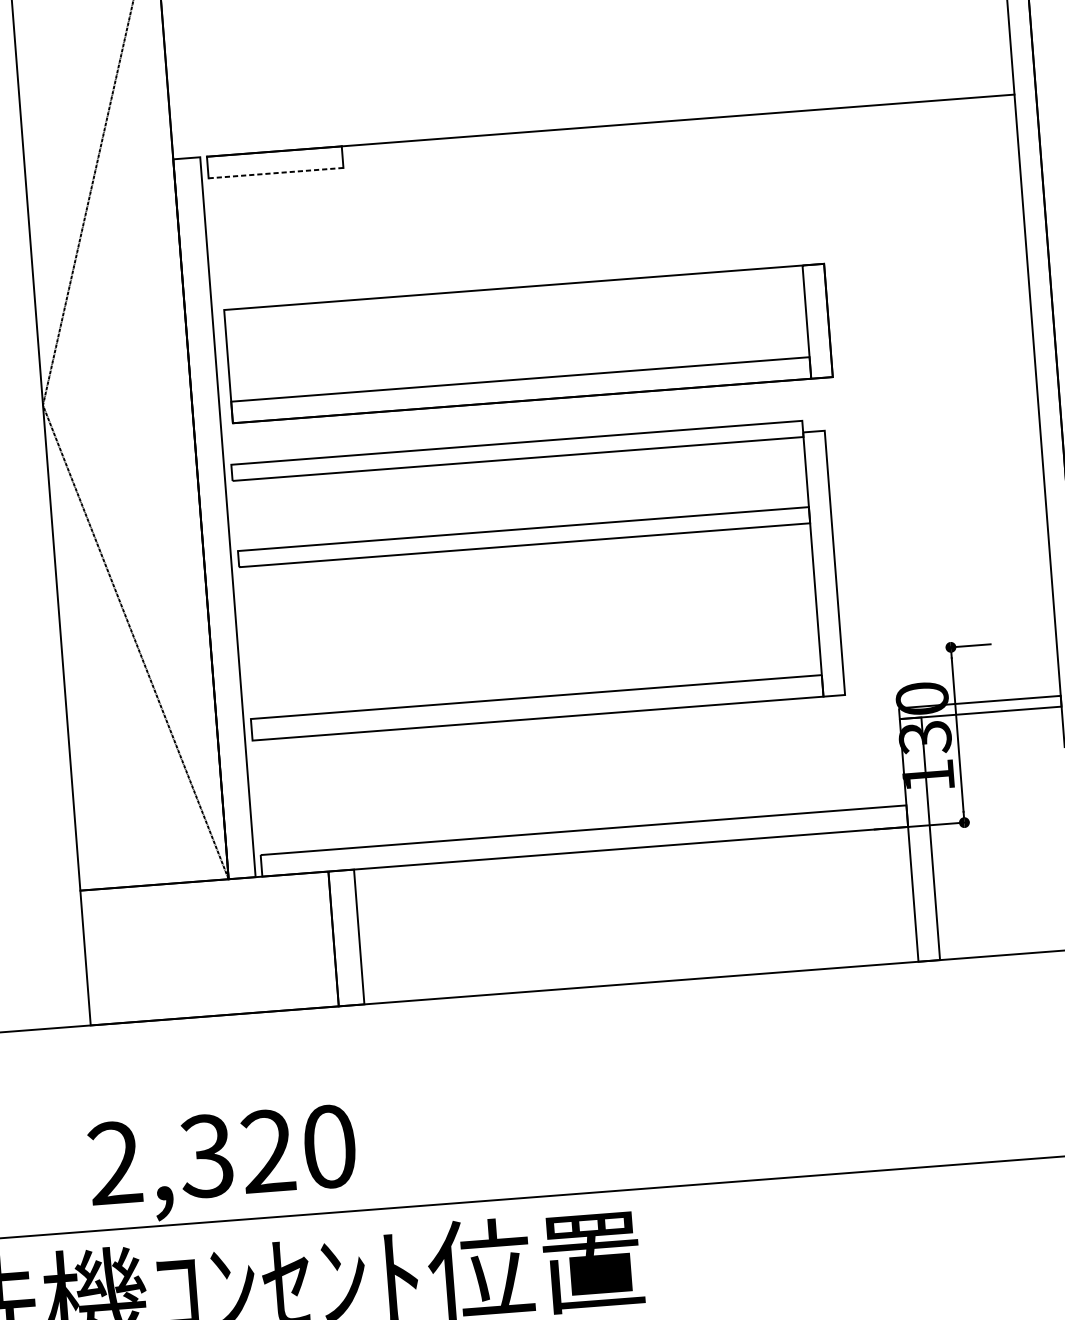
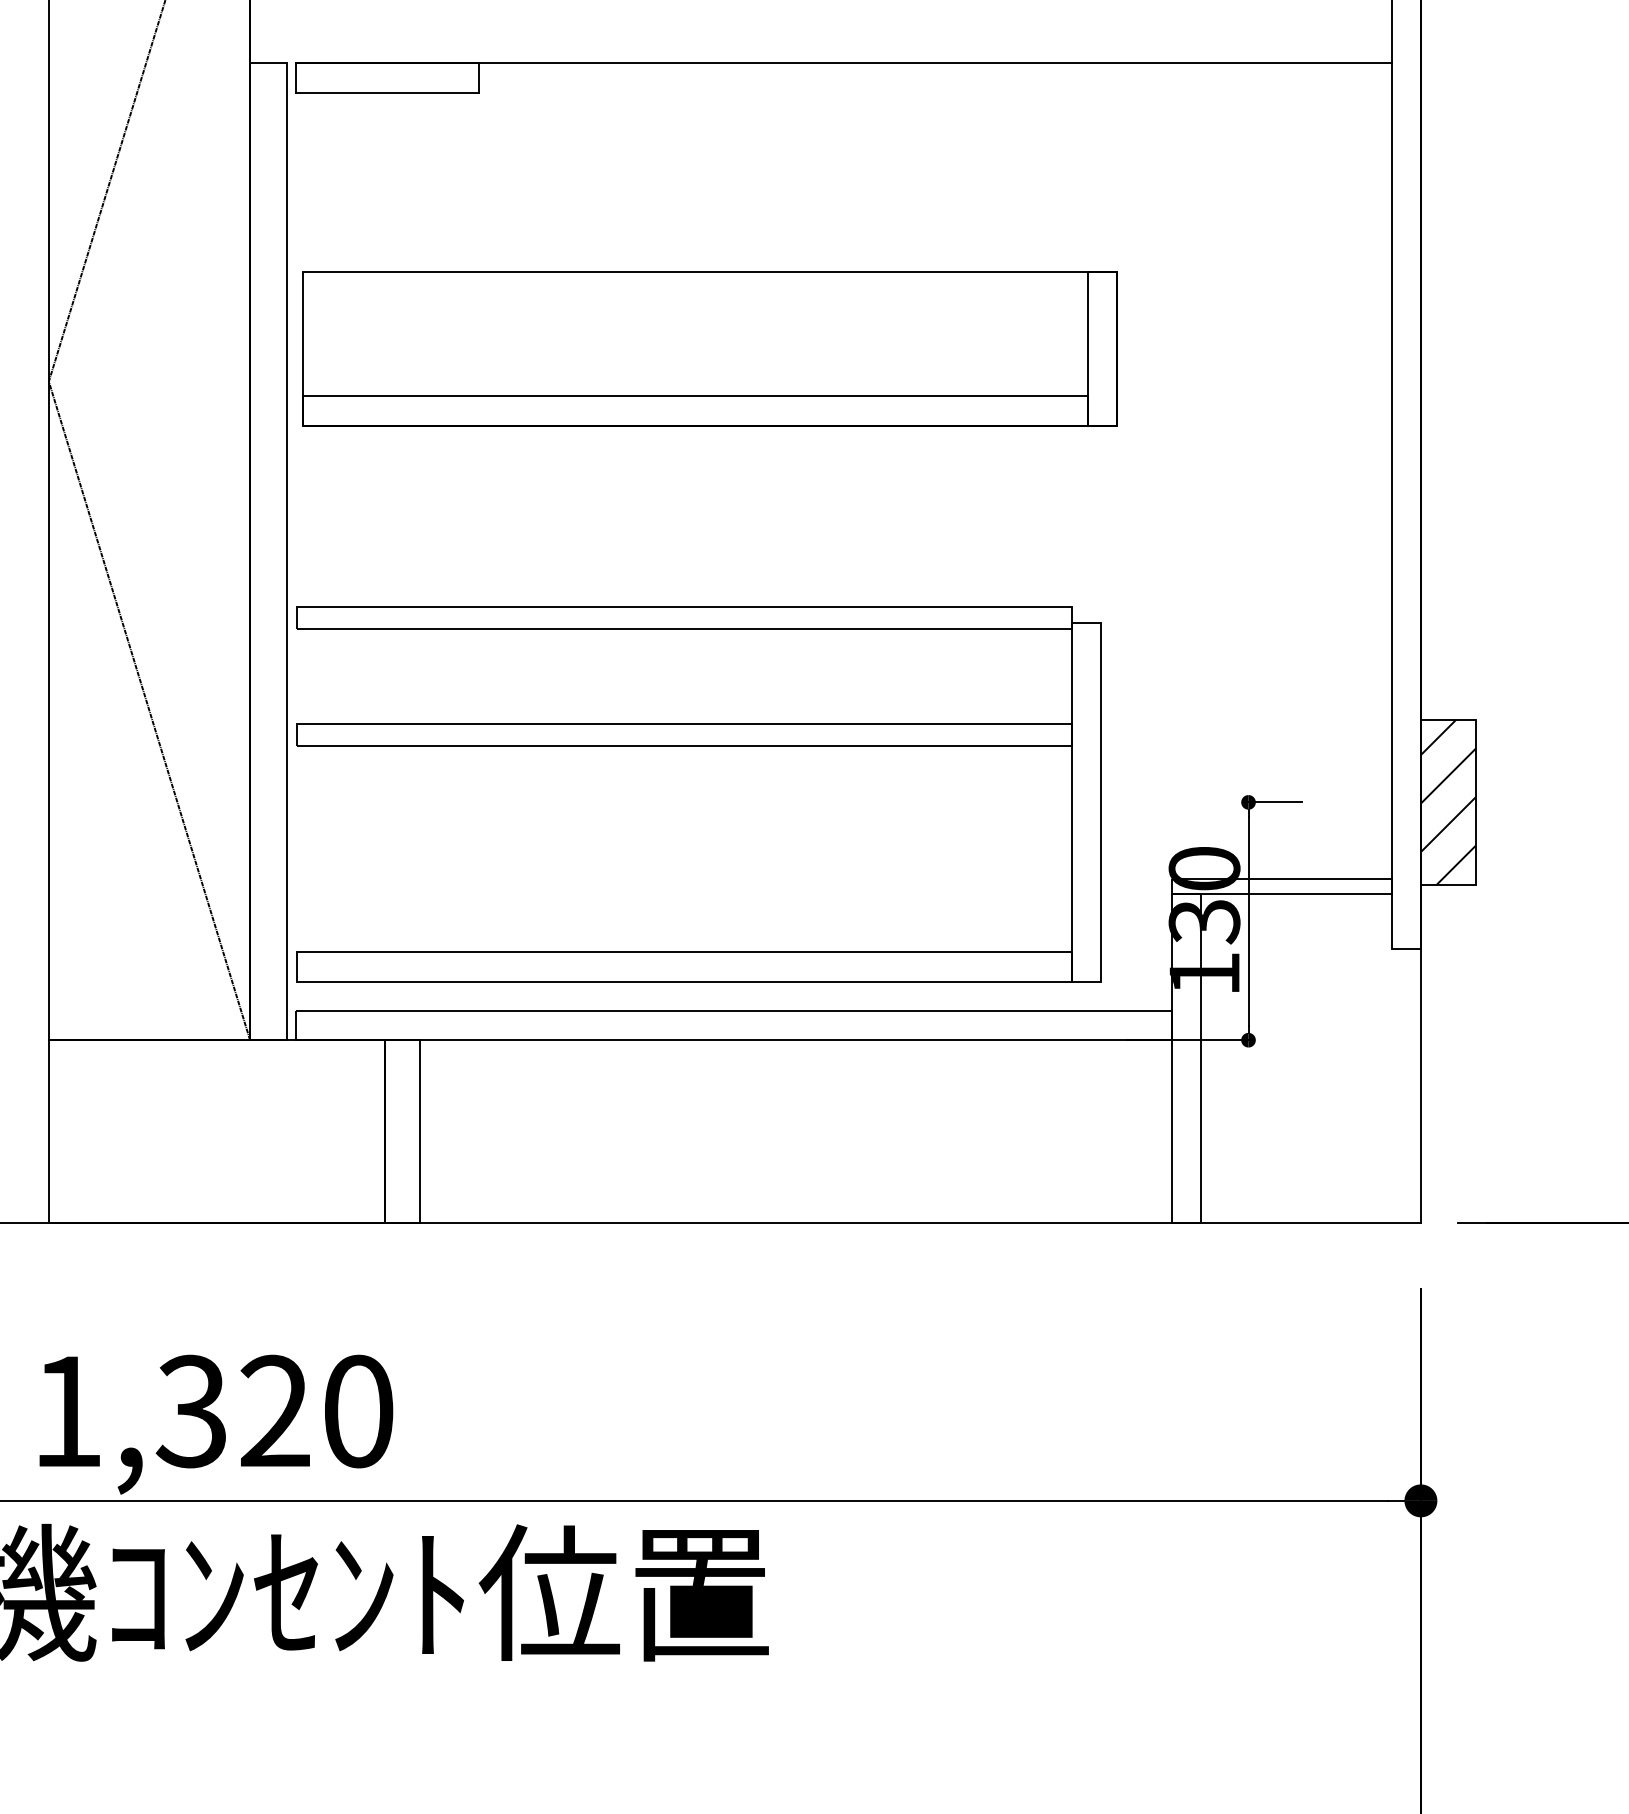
line: (276, 173) -> (387, 92), dashed -> solid
part: (535, 544) -> (698, 746), moved
text: (115, 1162) -> (67, 1410), 2,320 -> 1,320

